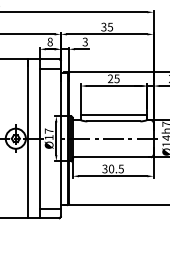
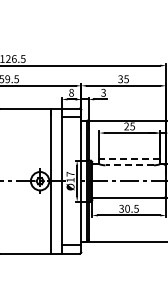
line: (113, 114) -> (129, 159), solid -> dashed
line: (113, 121) -> (129, 165), solid -> dashed

